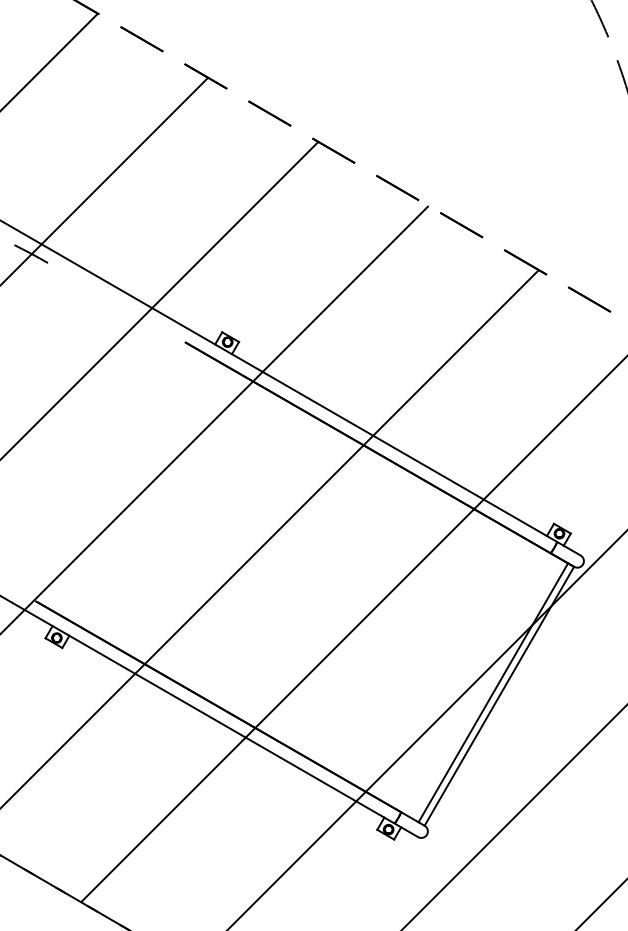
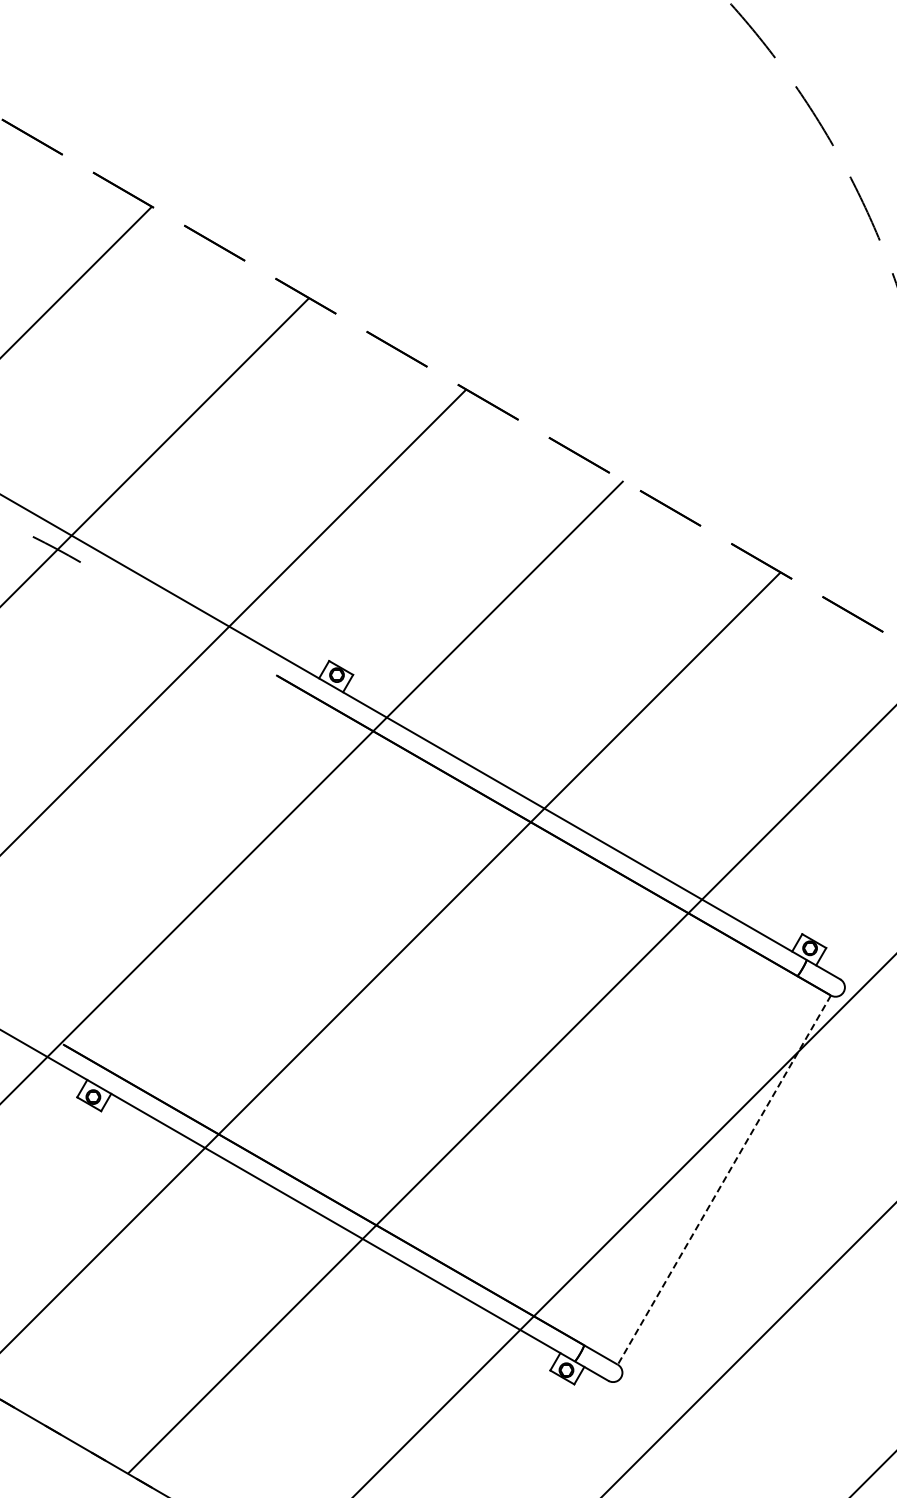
line: (493, 692) -> (715, 1174), removed
line: (499, 696) -> (724, 1180), solid -> dashed

